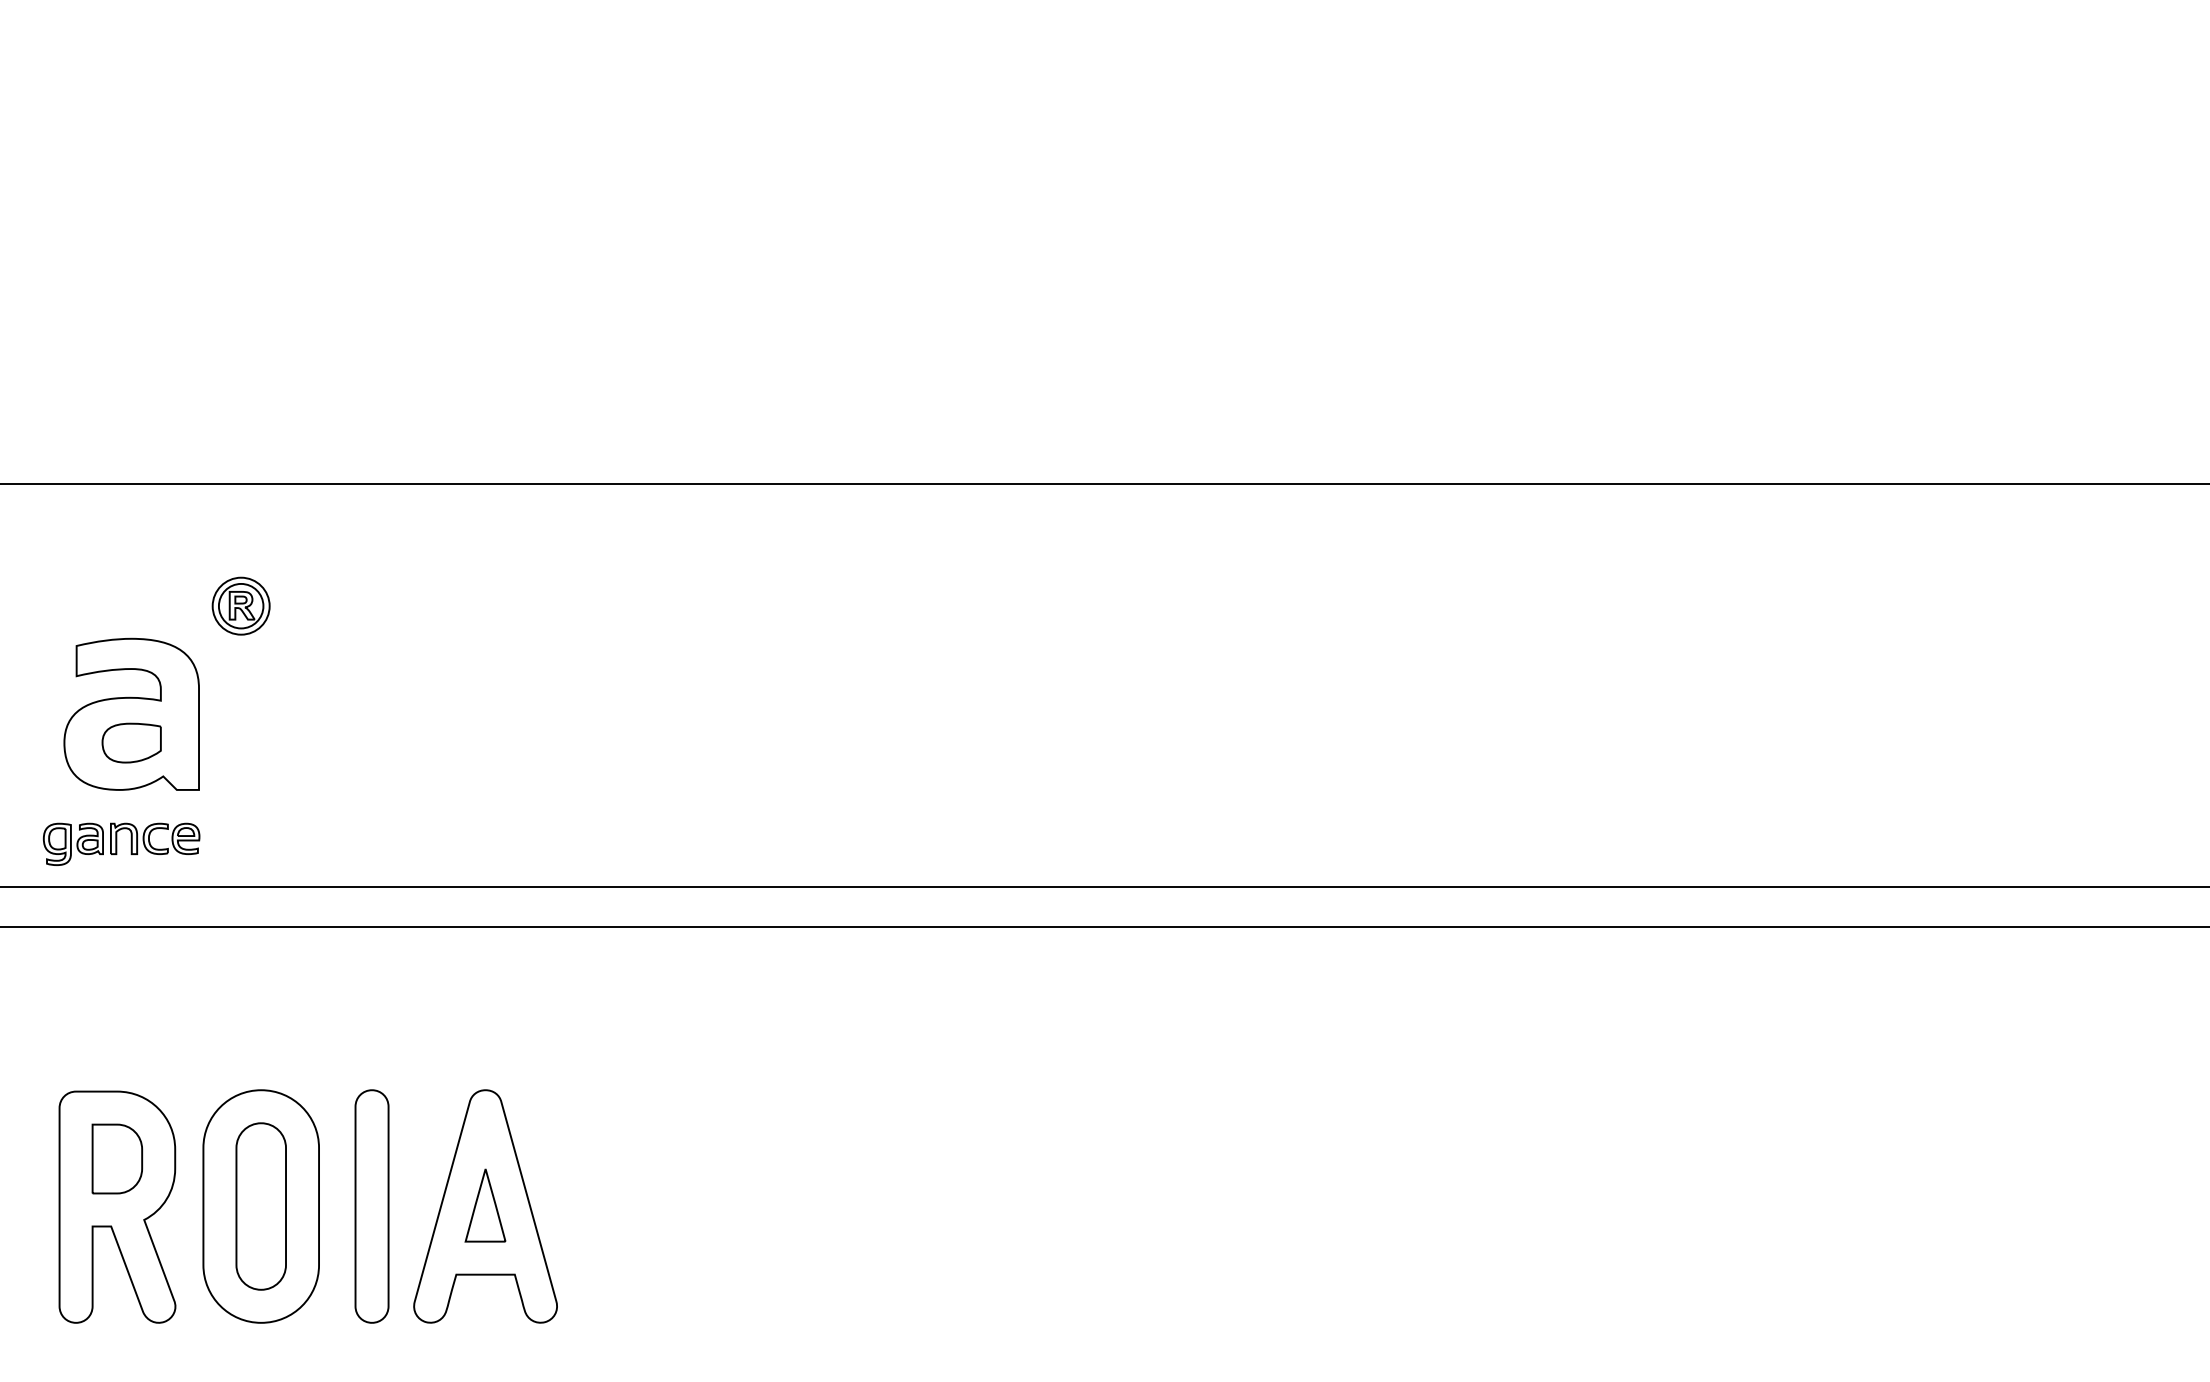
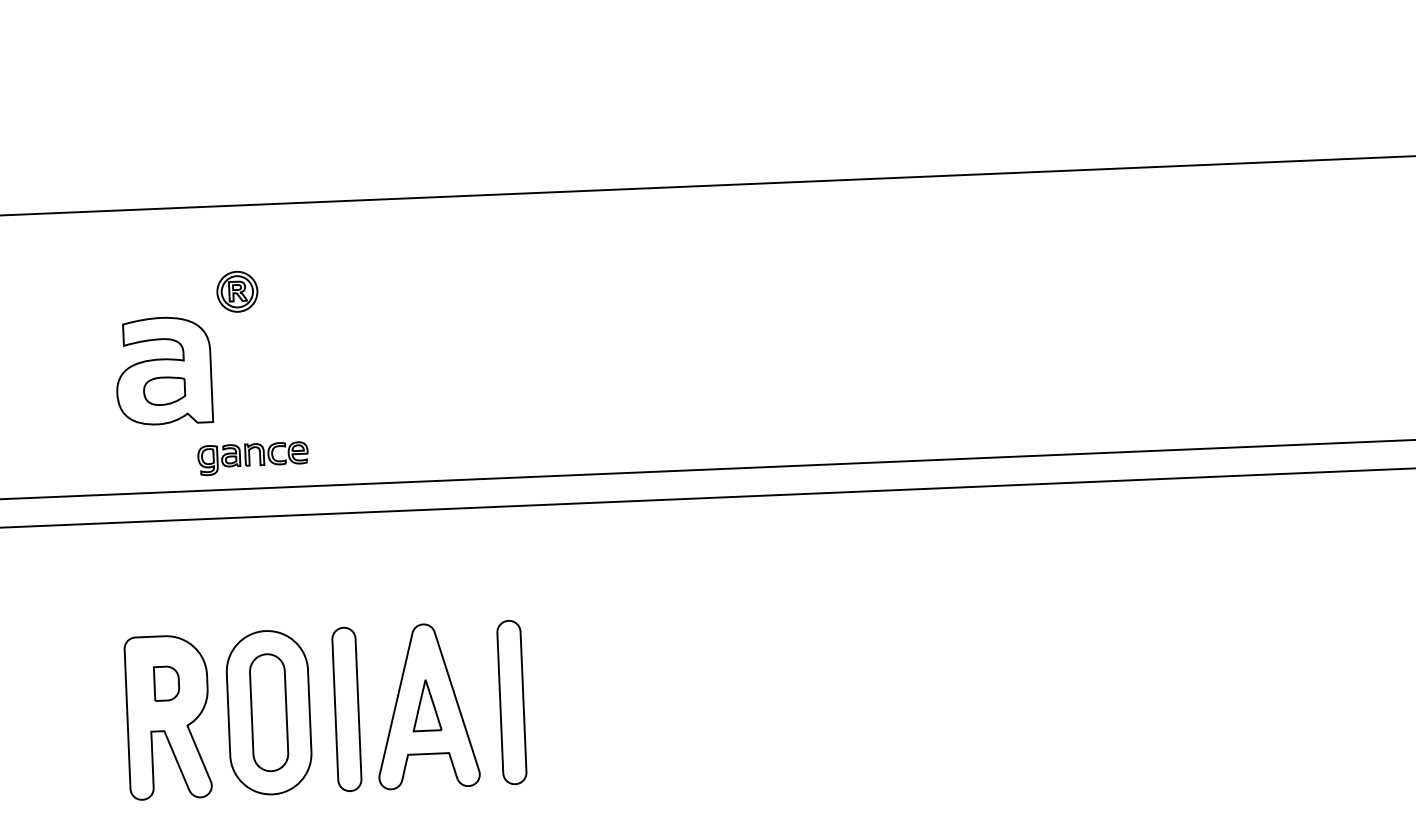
part: (121, 843) -> (253, 458), moved
part: (117, 1158) -> (166, 683), size x0.7
part: (606, 1206) -> (511, 702), added

